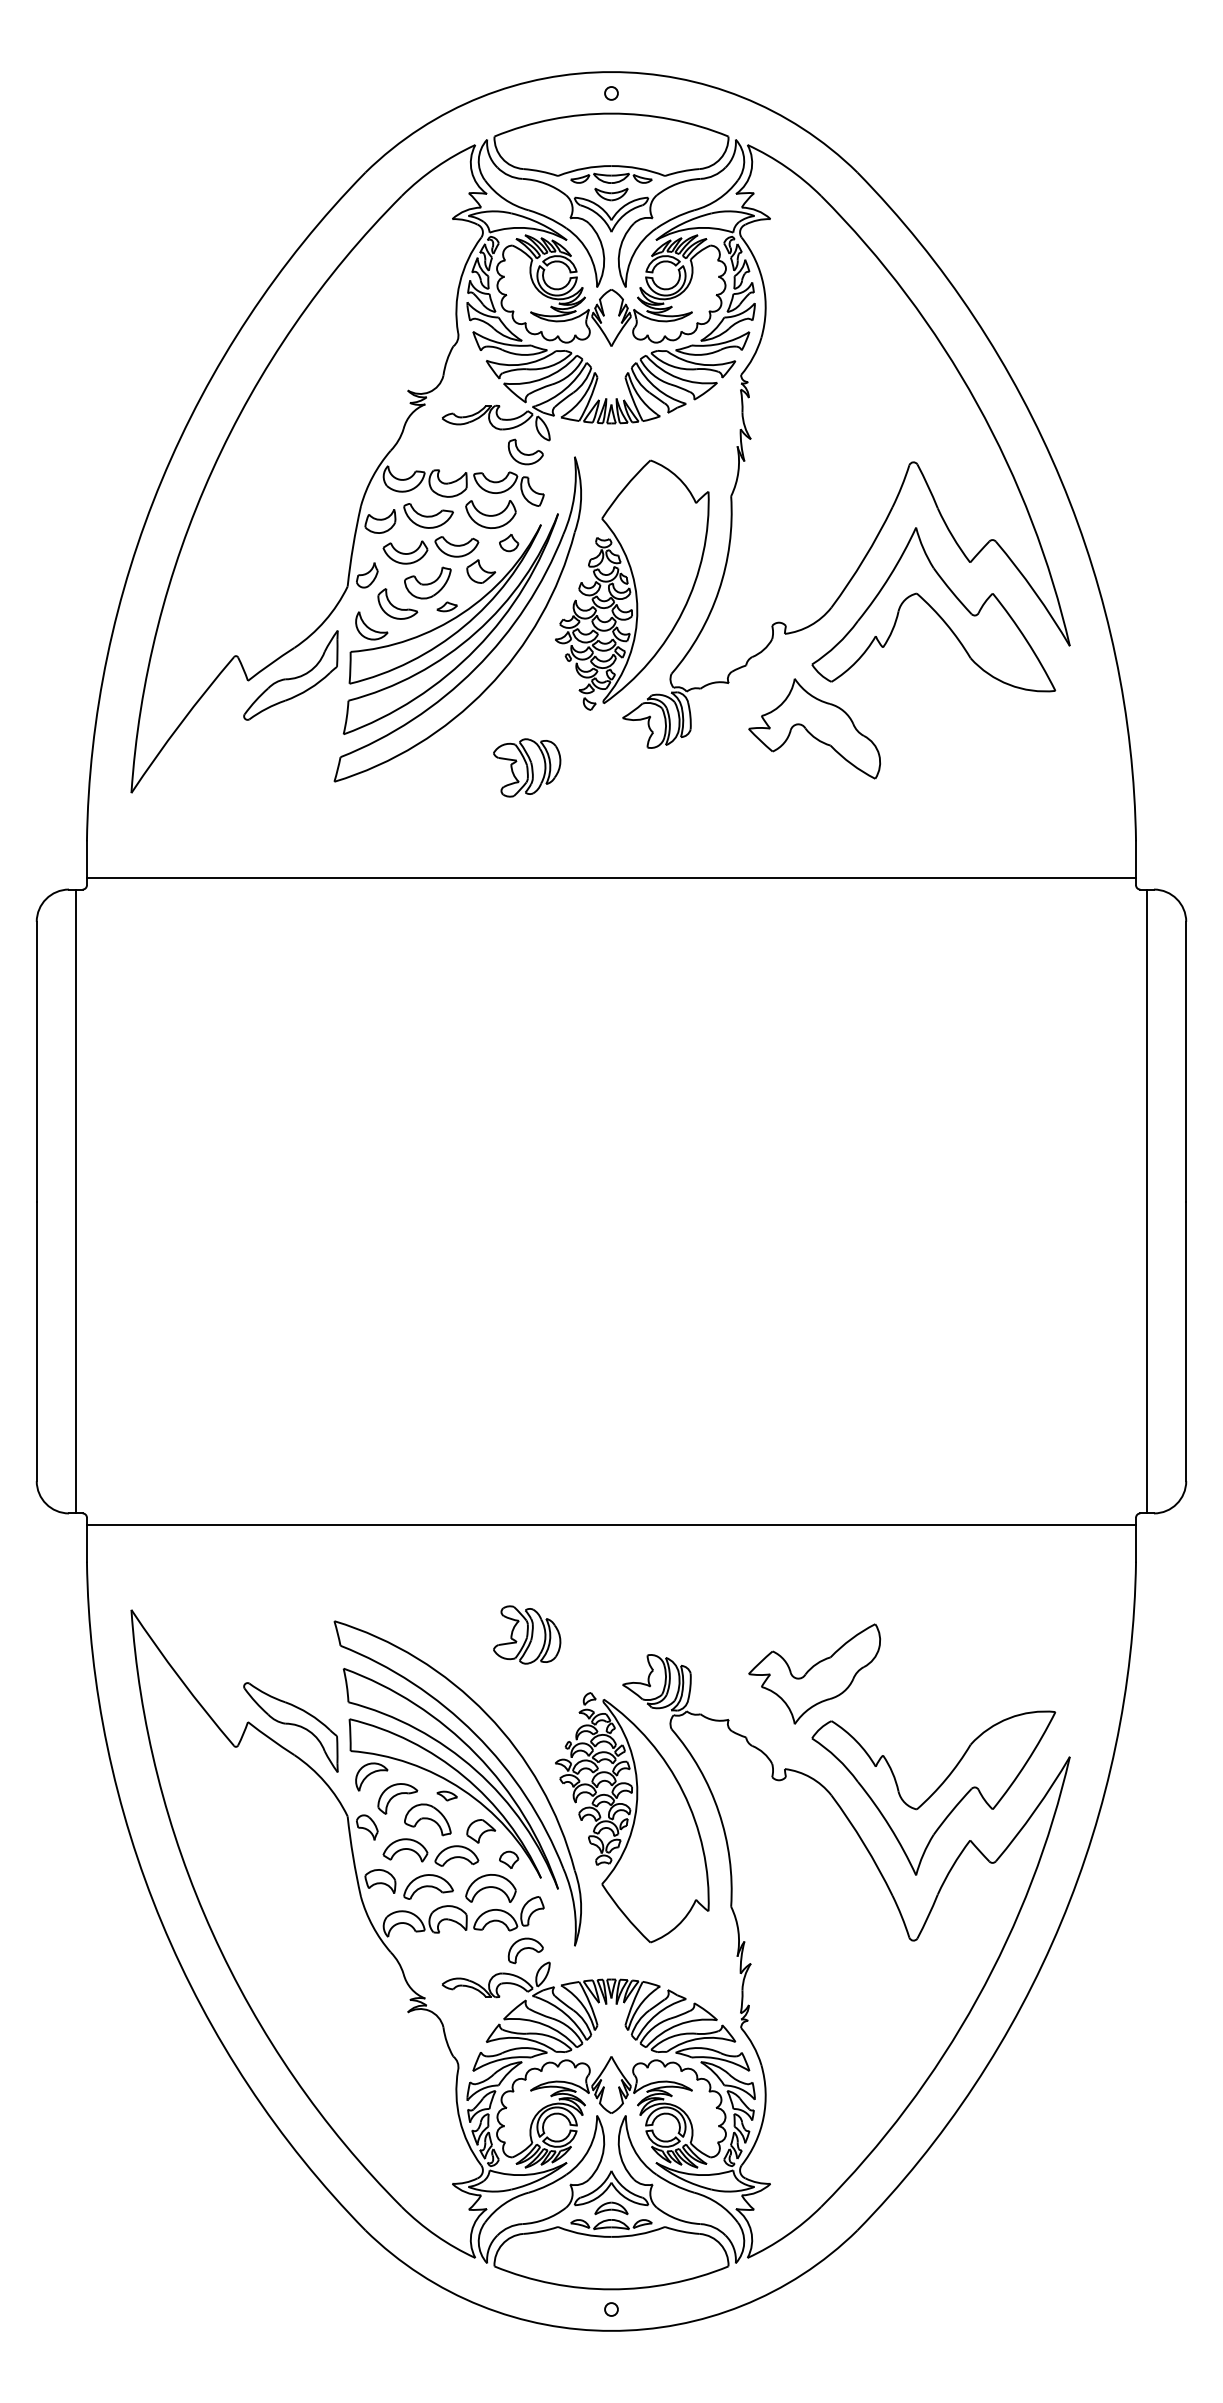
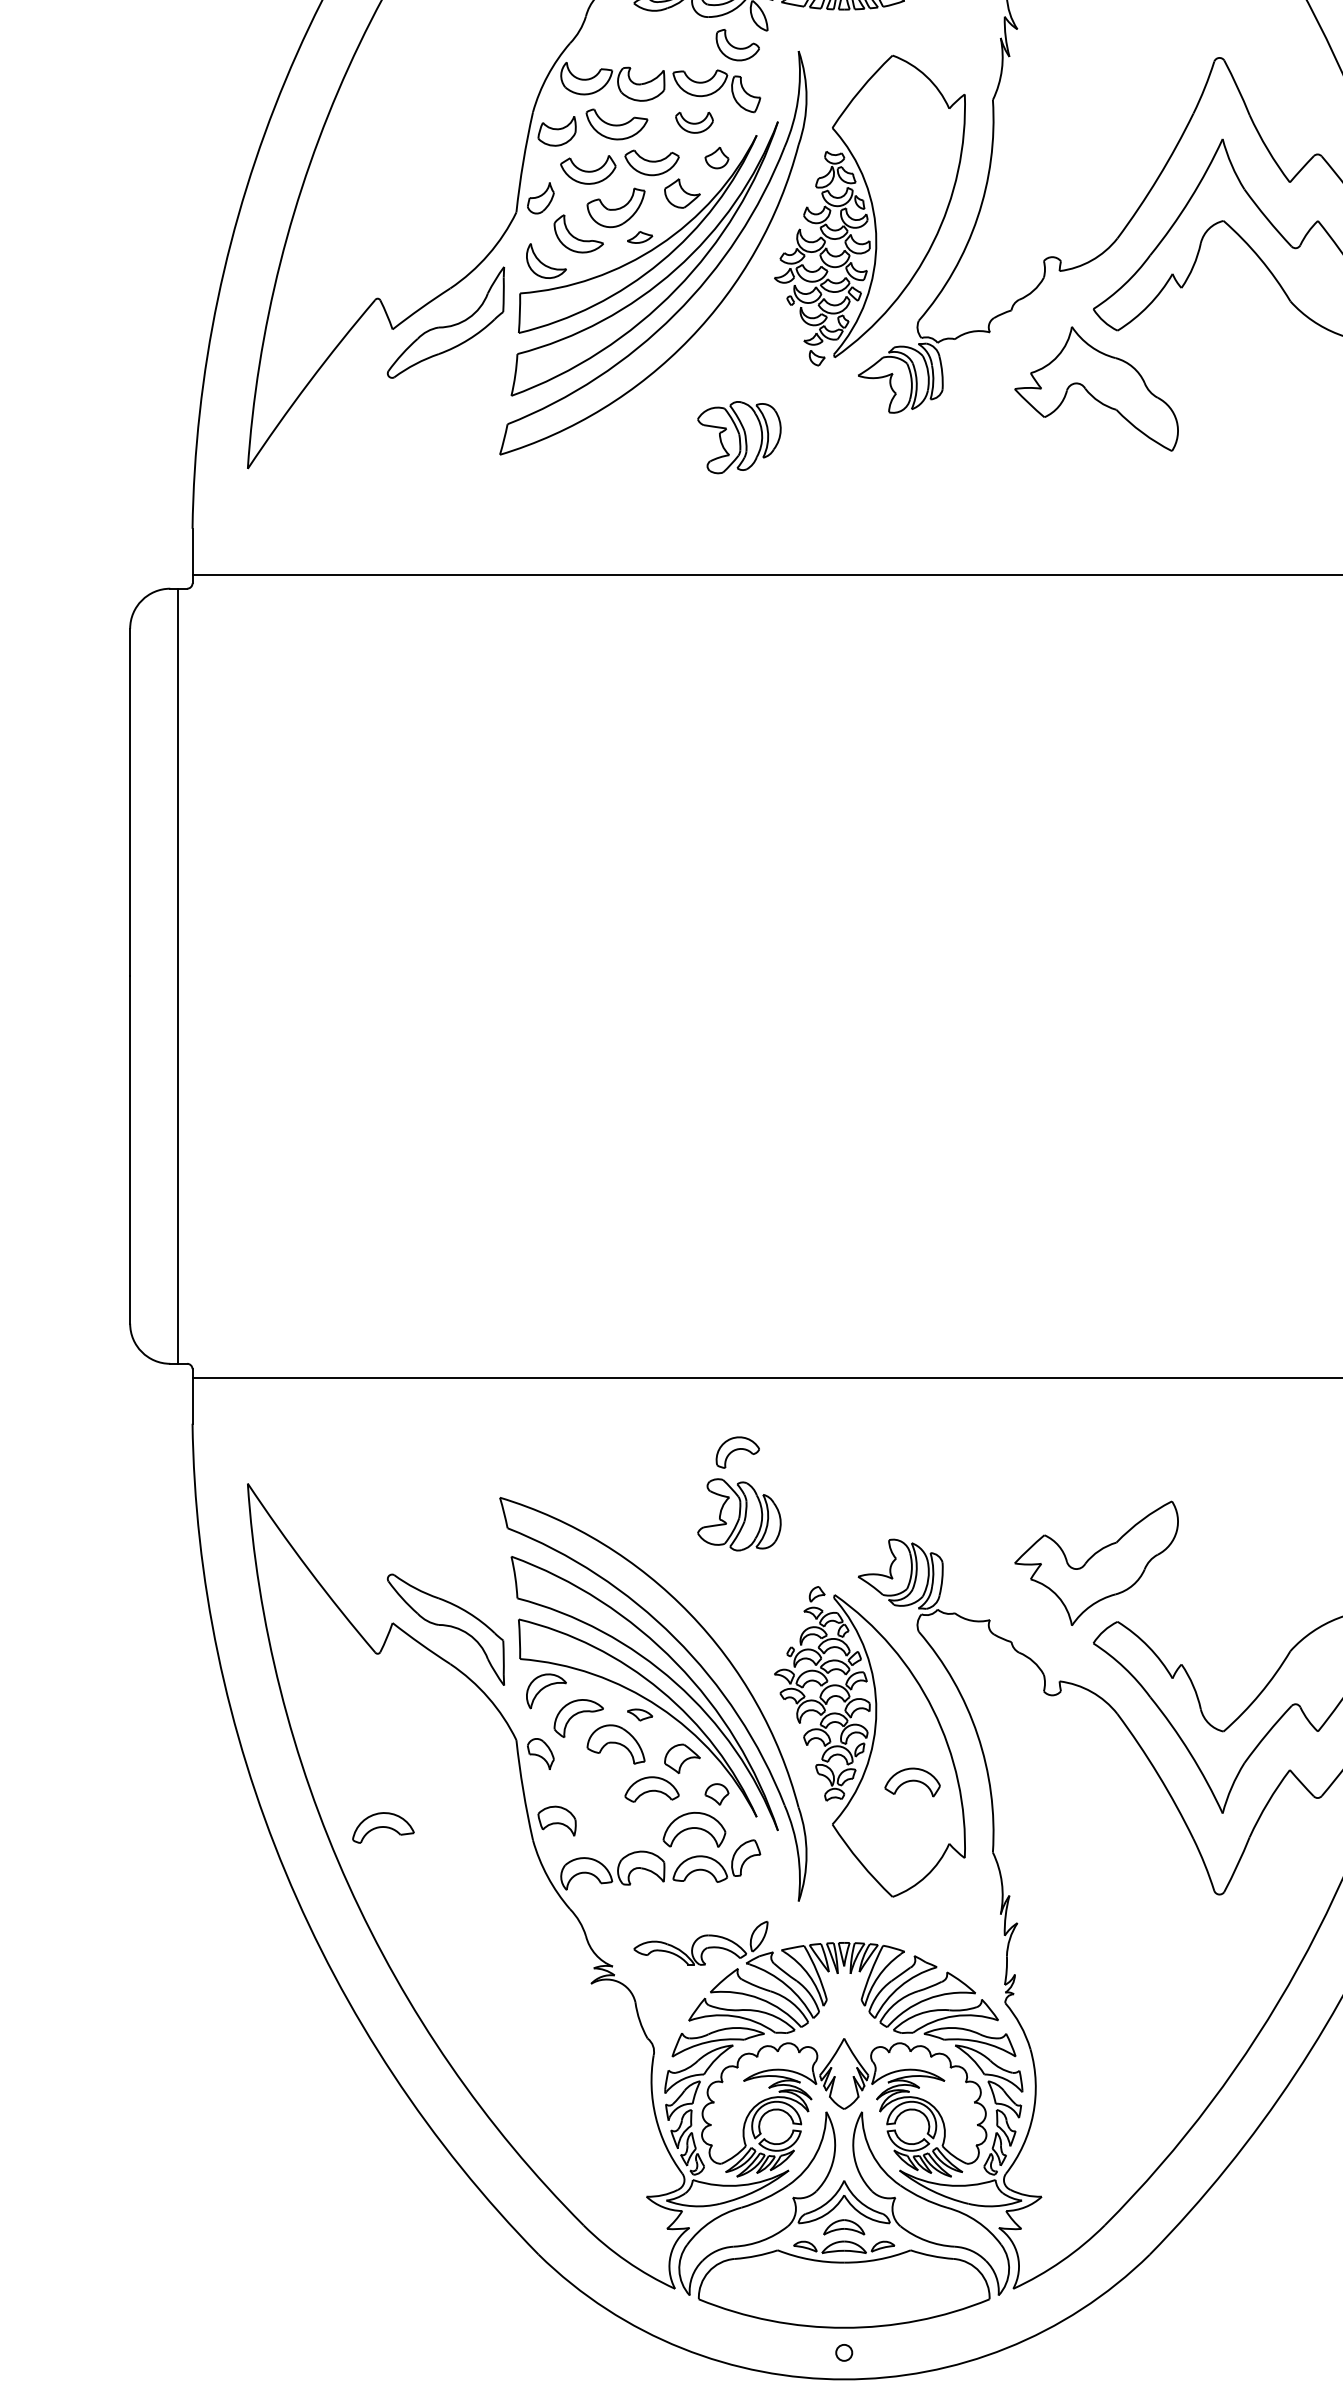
part: (490, 514) -> (693, 122), size x0.6
part: (405, 1850) -> (912, 1782), moved
part: (428, 1886) -> (383, 1827), moved
part: (525, 1950) -> (737, 1452), moved

